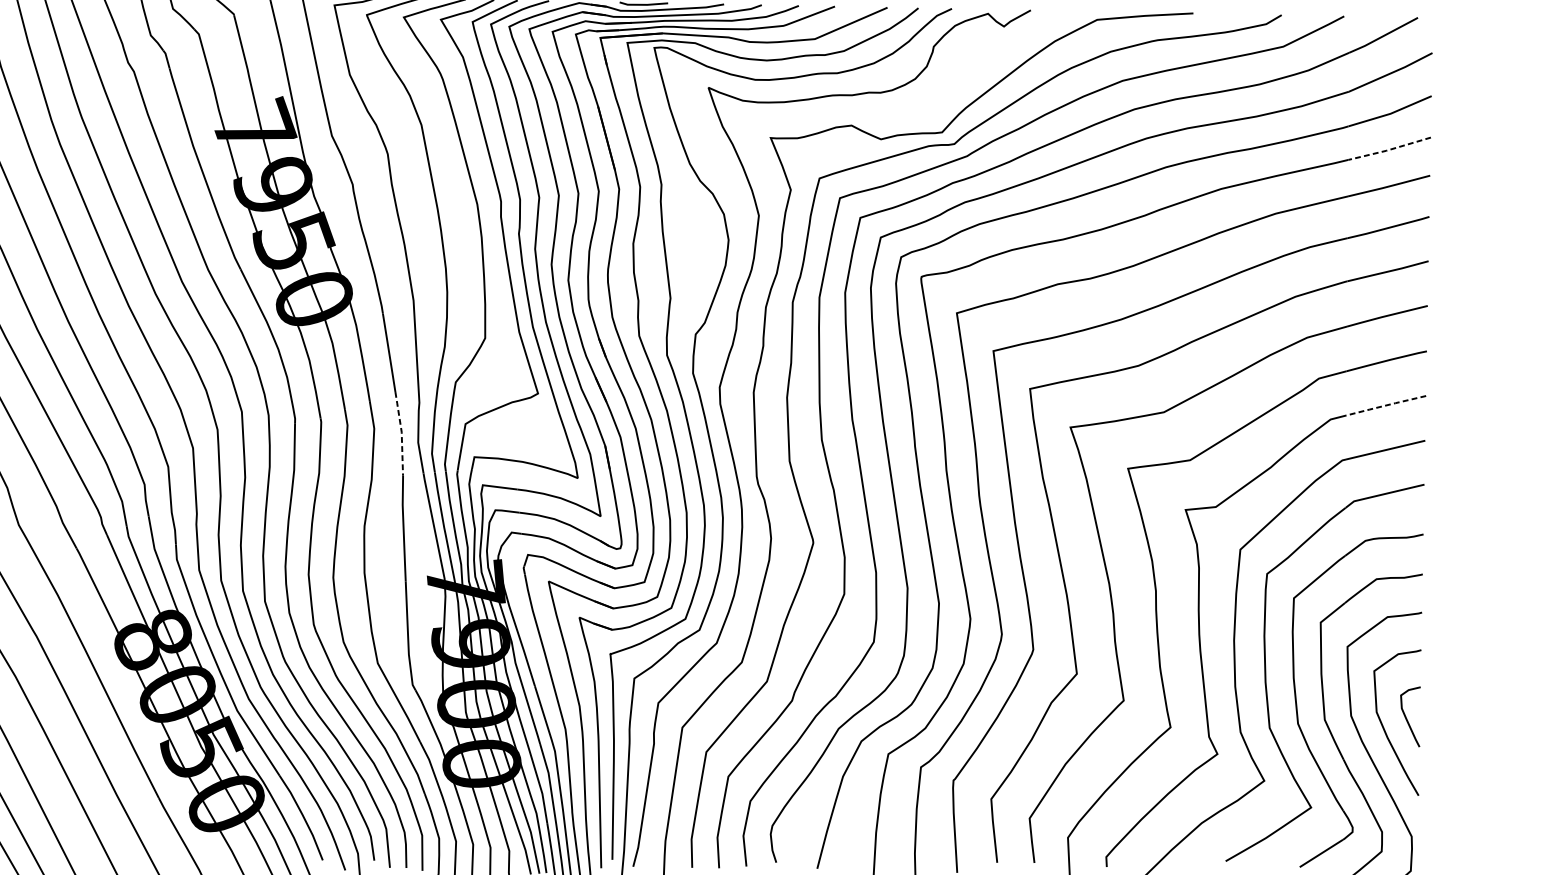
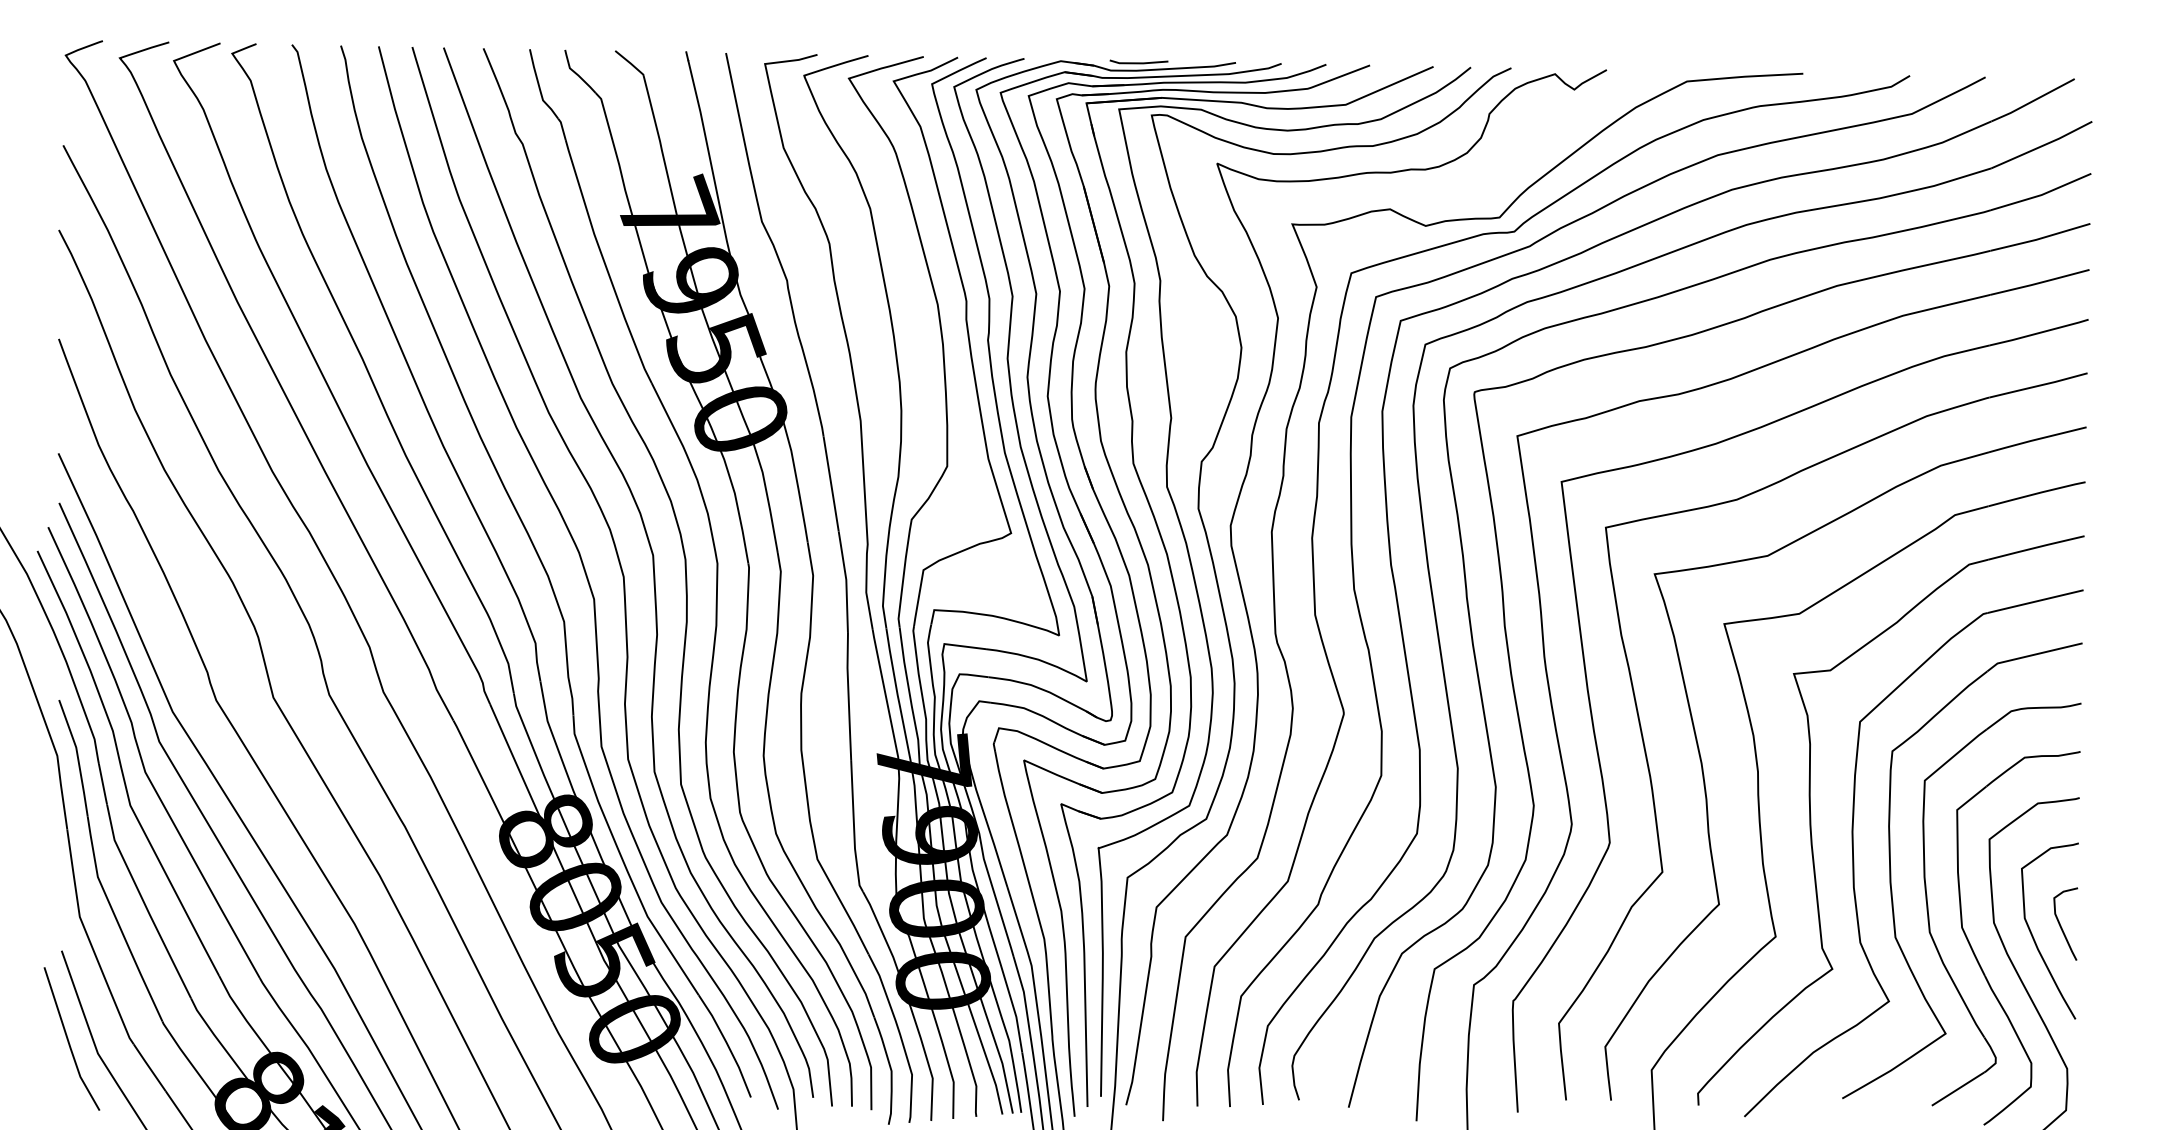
line: (1389, 149) -> (2040, 238), dashed -> solid
line: (1385, 405) -> (2035, 547), dashed -> solid
line: (401, 432) -> (846, 580), dashed -> solid

